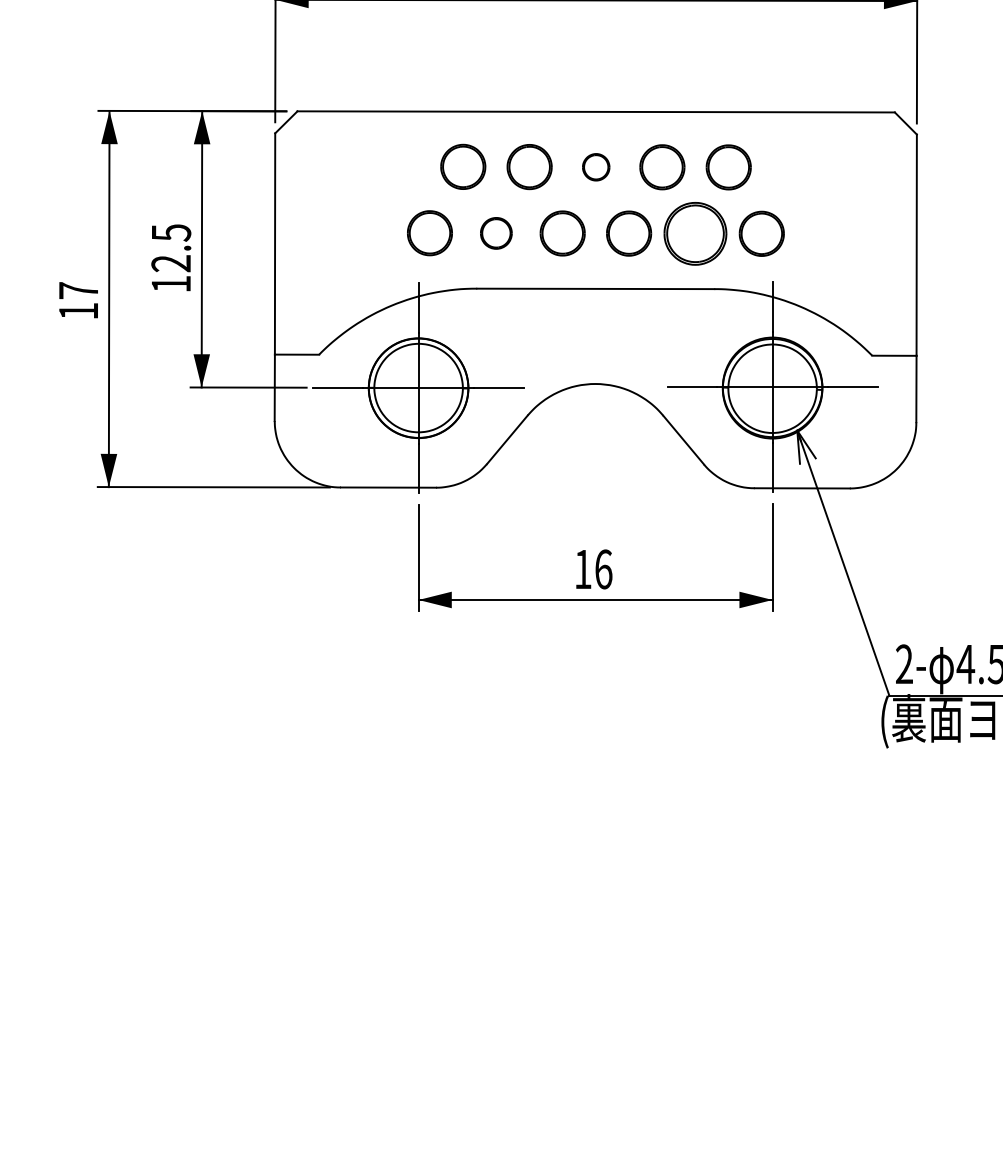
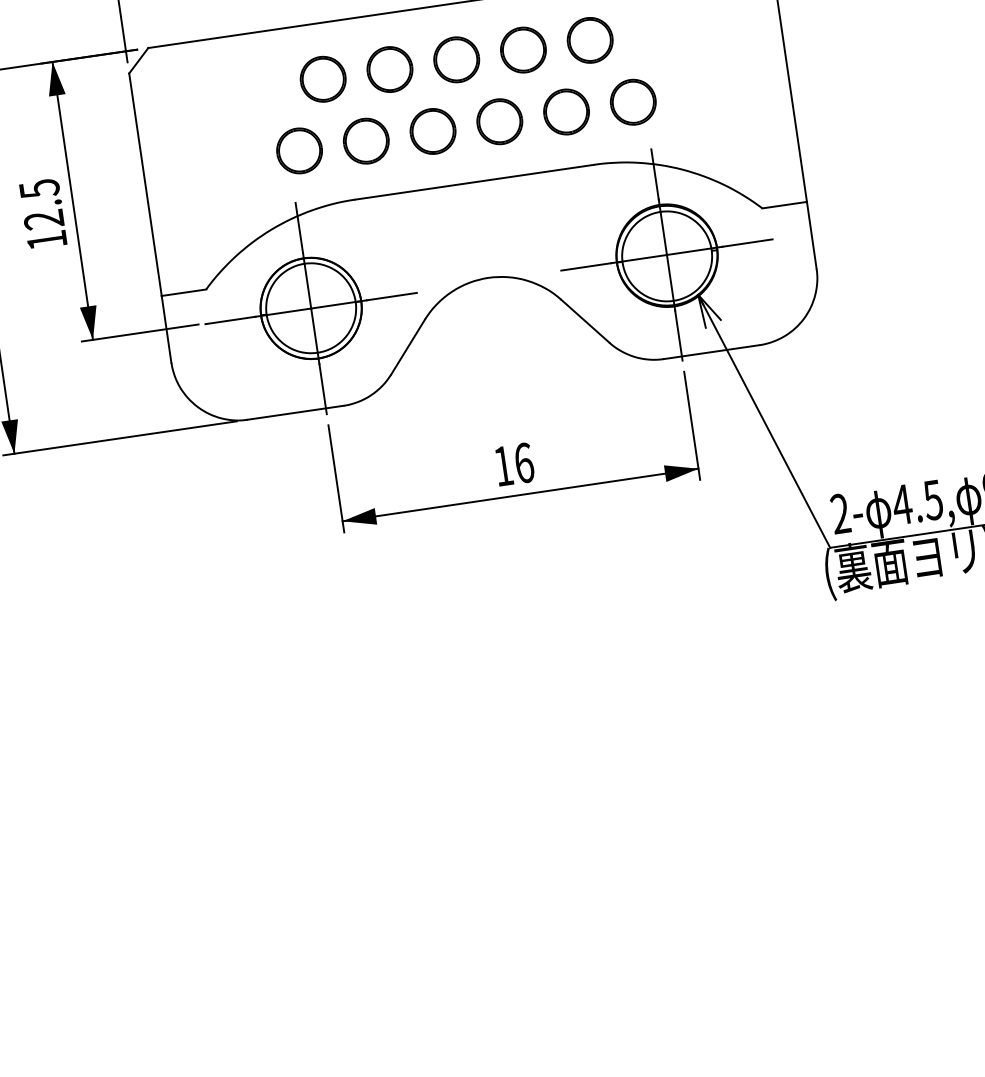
part: (596, 167) -> (457, 60), size x1.67
part: (496, 233) -> (366, 141), size x1.43
part: (695, 233) -> (566, 111), size x0.71

